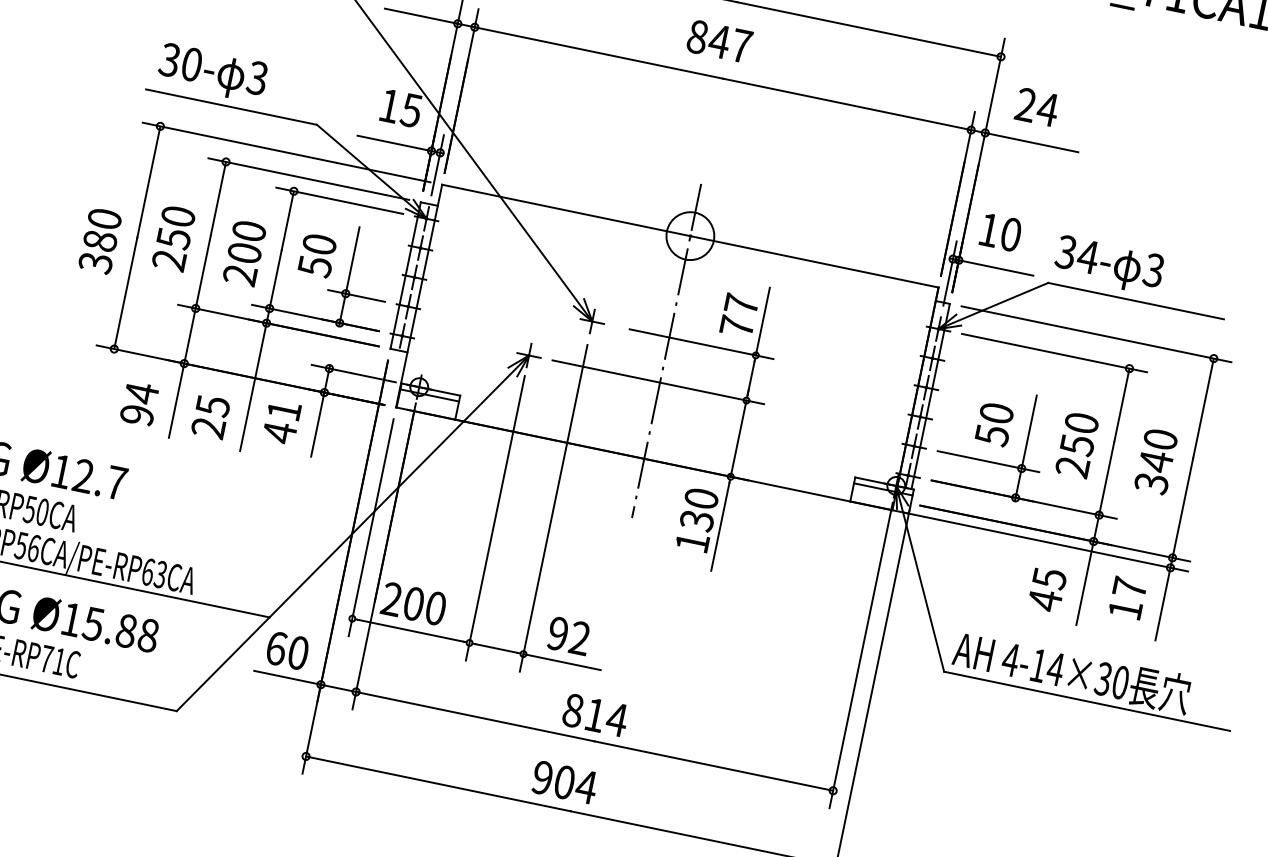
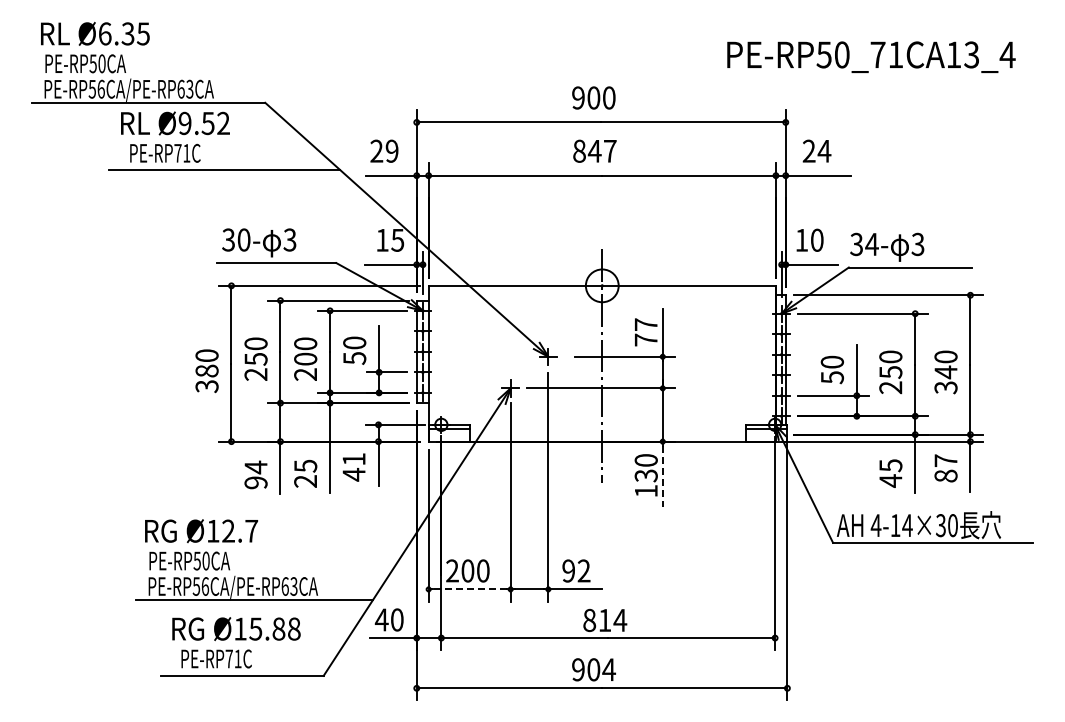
line: (720, 526) -> (662, 476), solid -> dashed
text: (1124, 608) -> (945, 475), 17 -> 87
line: (410, 630) -> (469, 589), solid -> dashed
text: (276, 647) -> (381, 619), 60 -> 40

